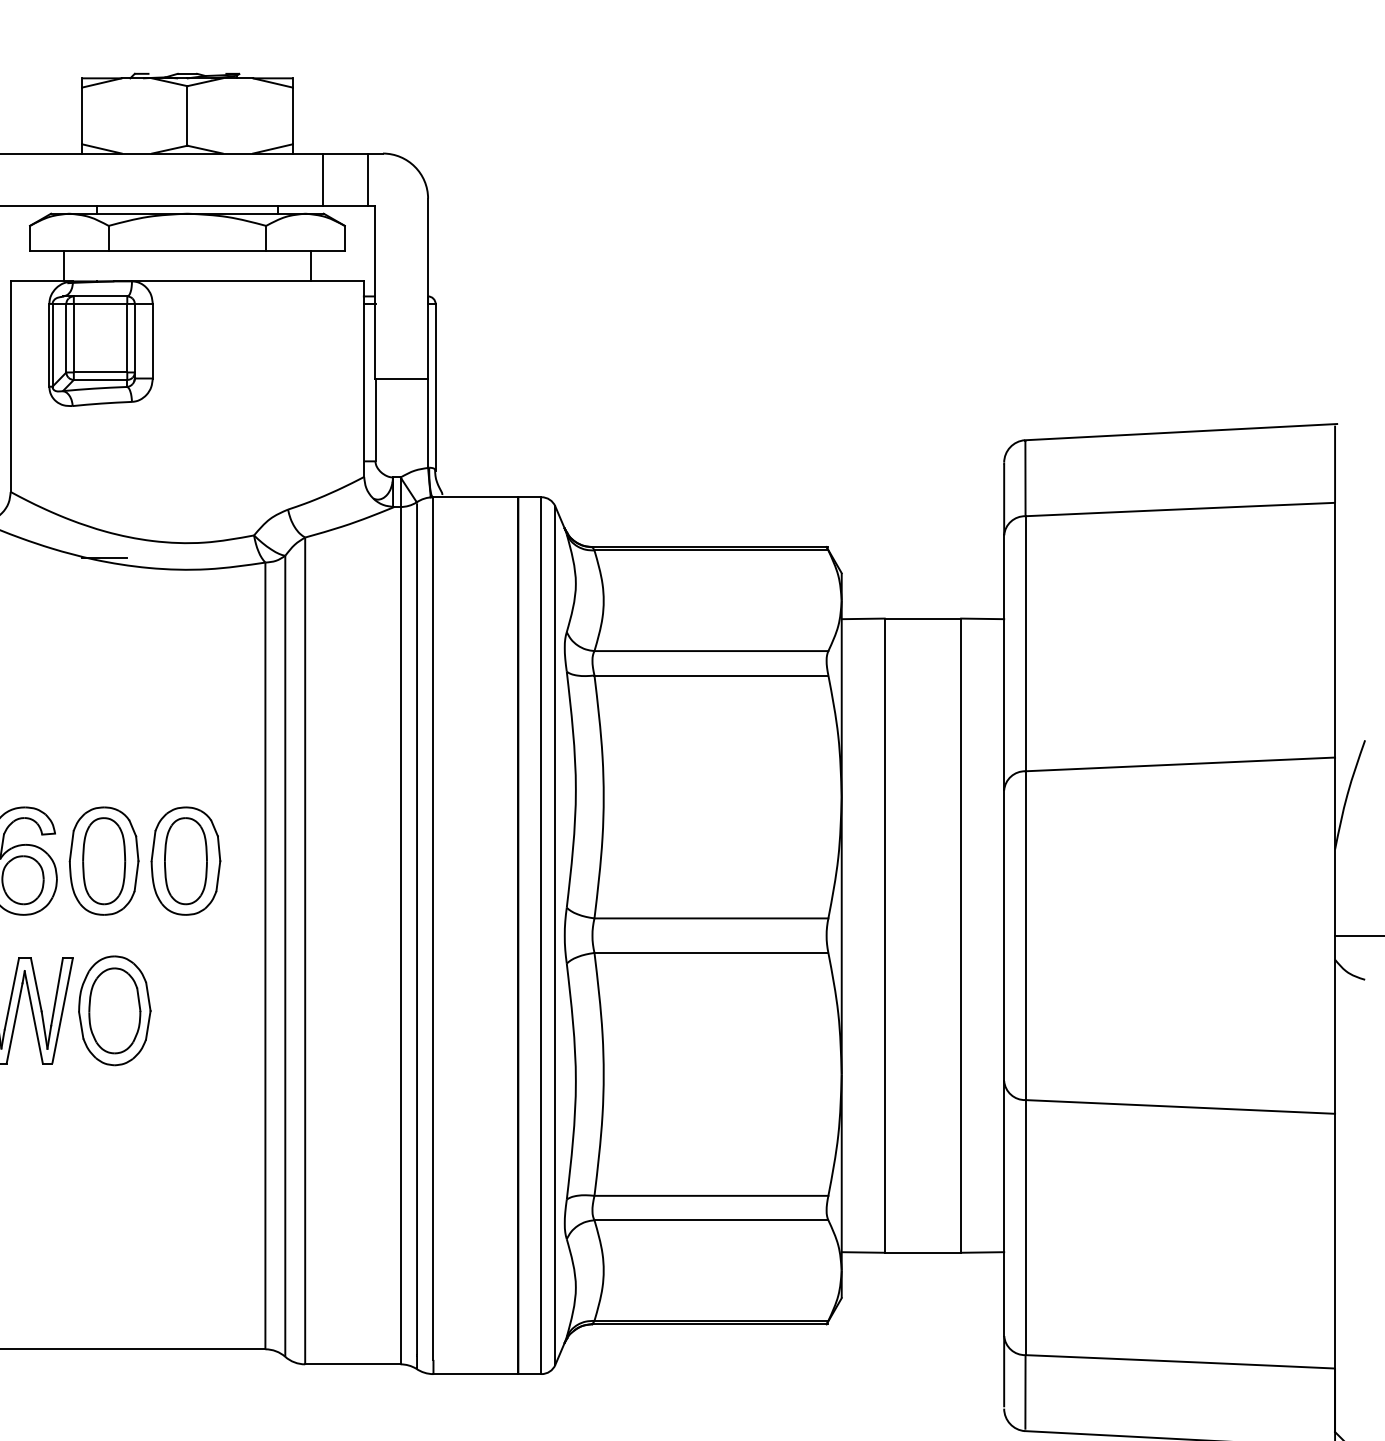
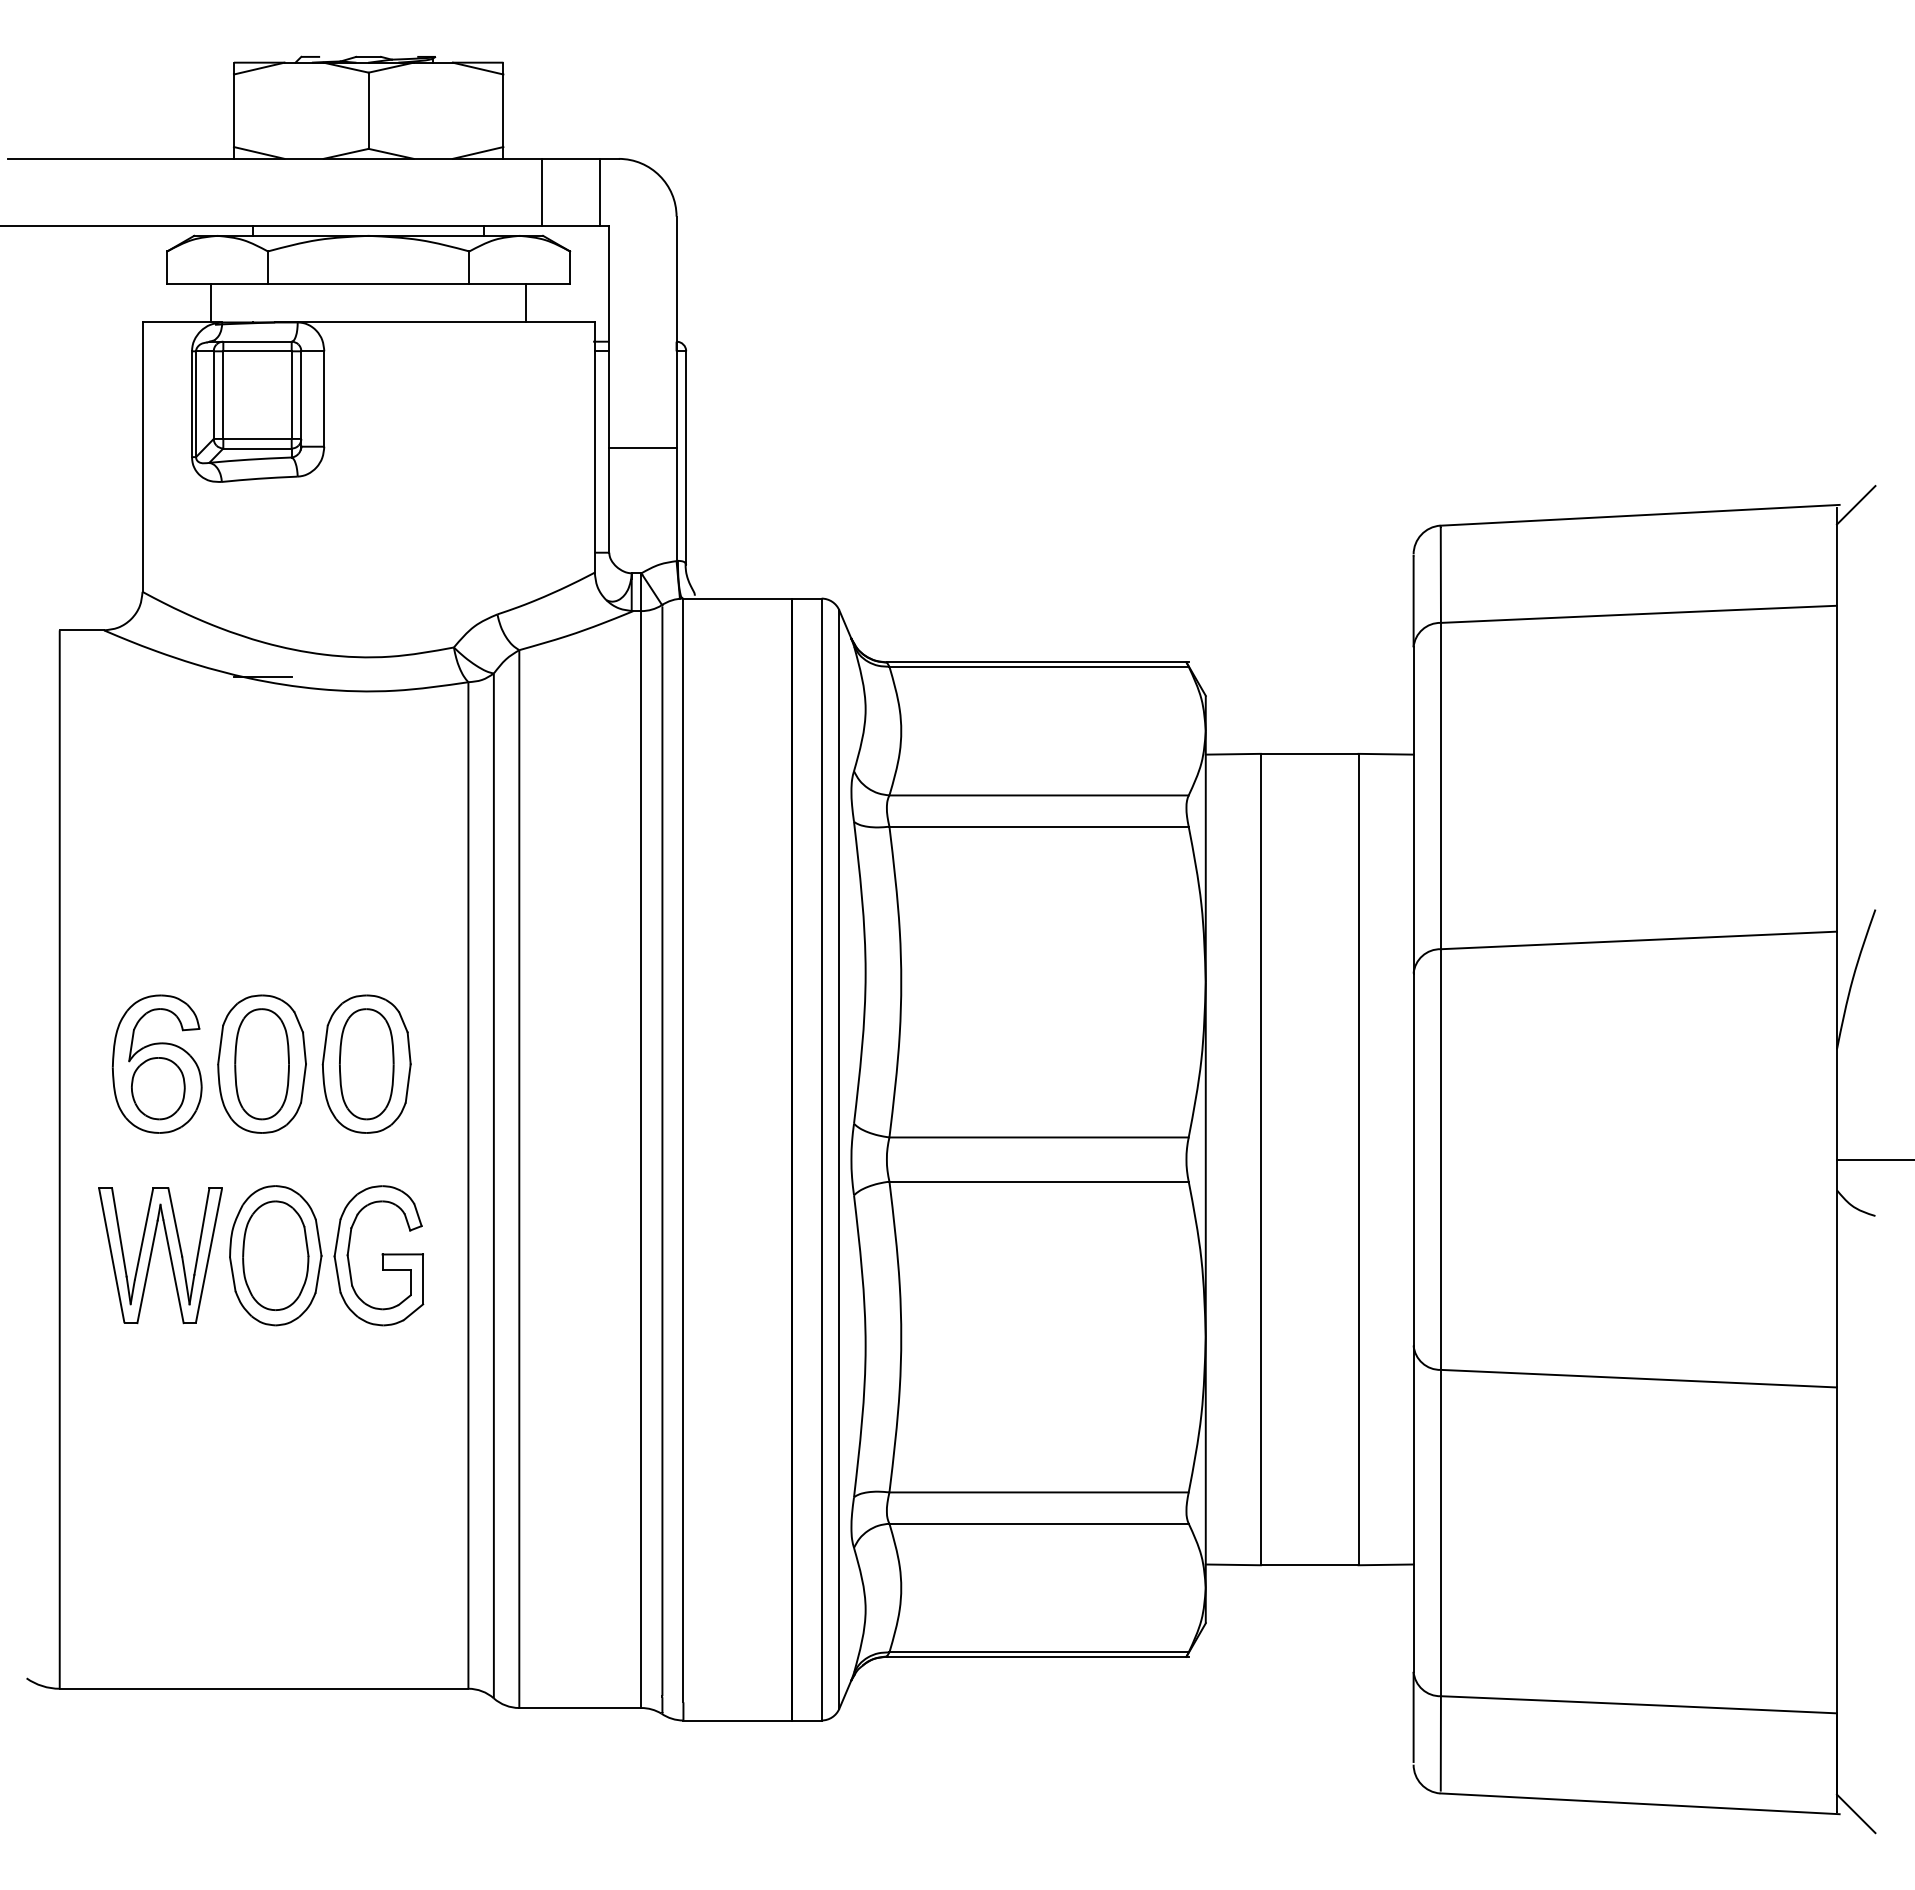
line: (1349, 424) -> (1855, 505), added
part: (195, 1010) -> (378, 1255), added

